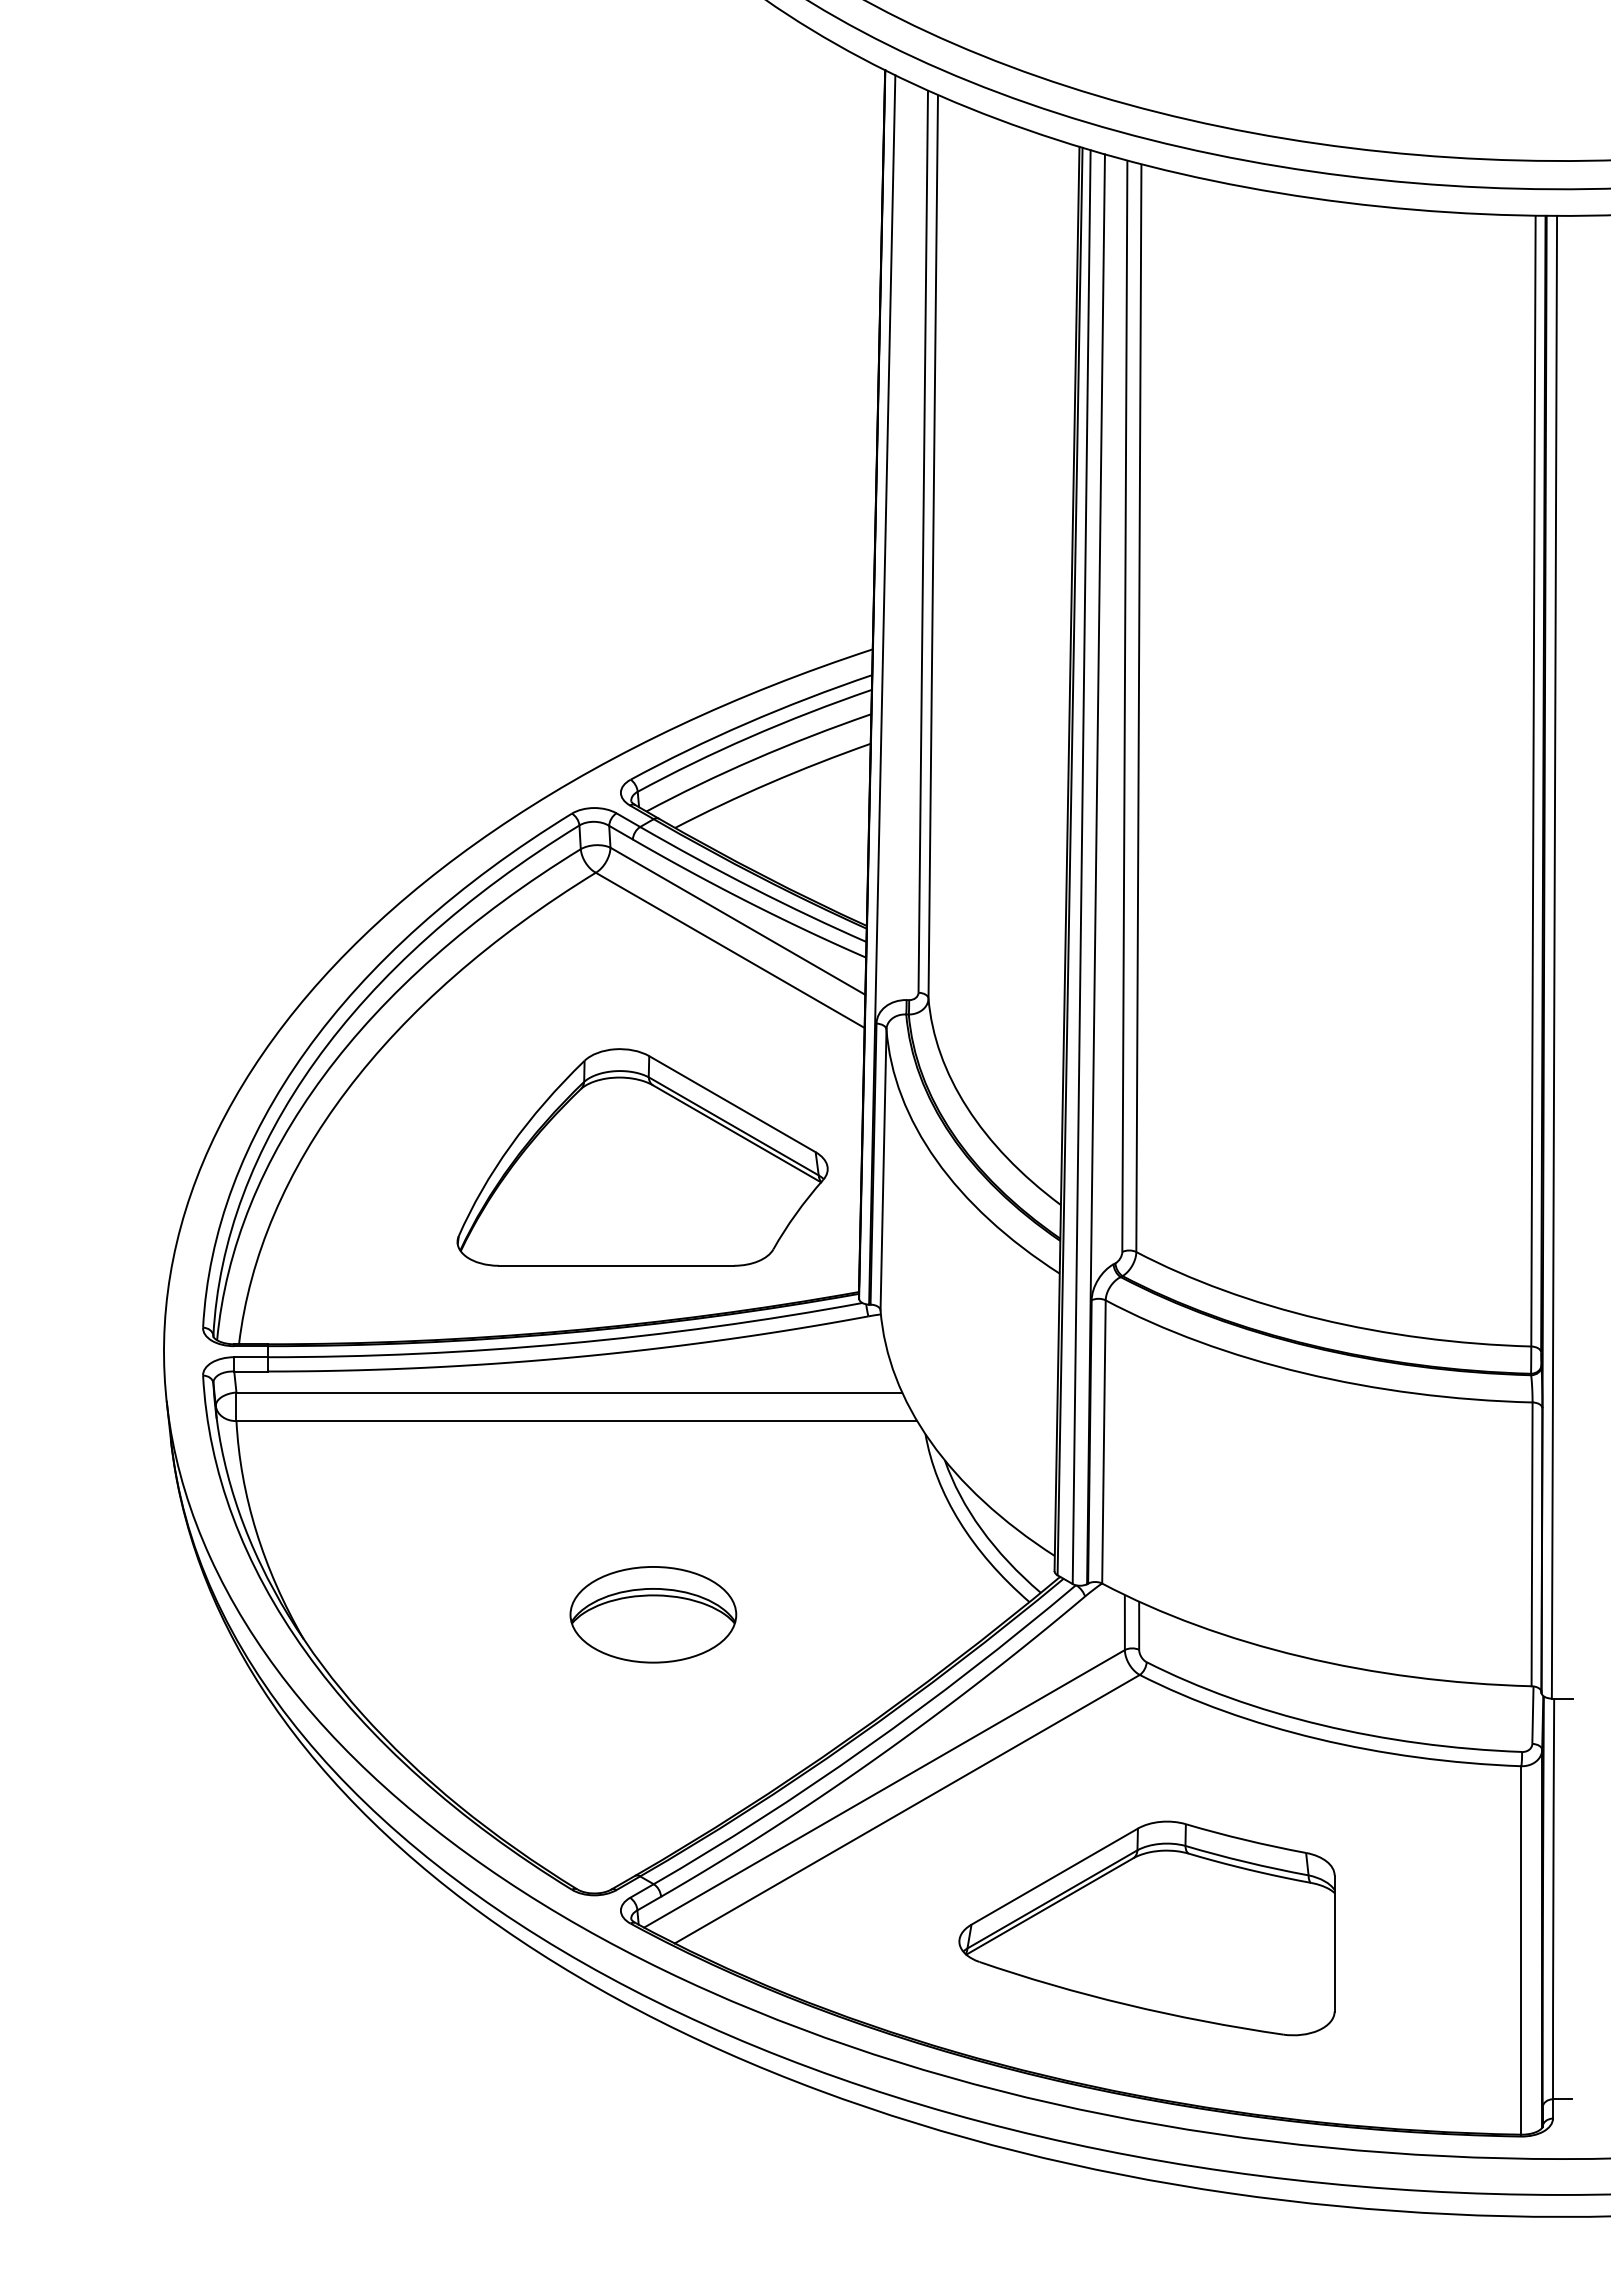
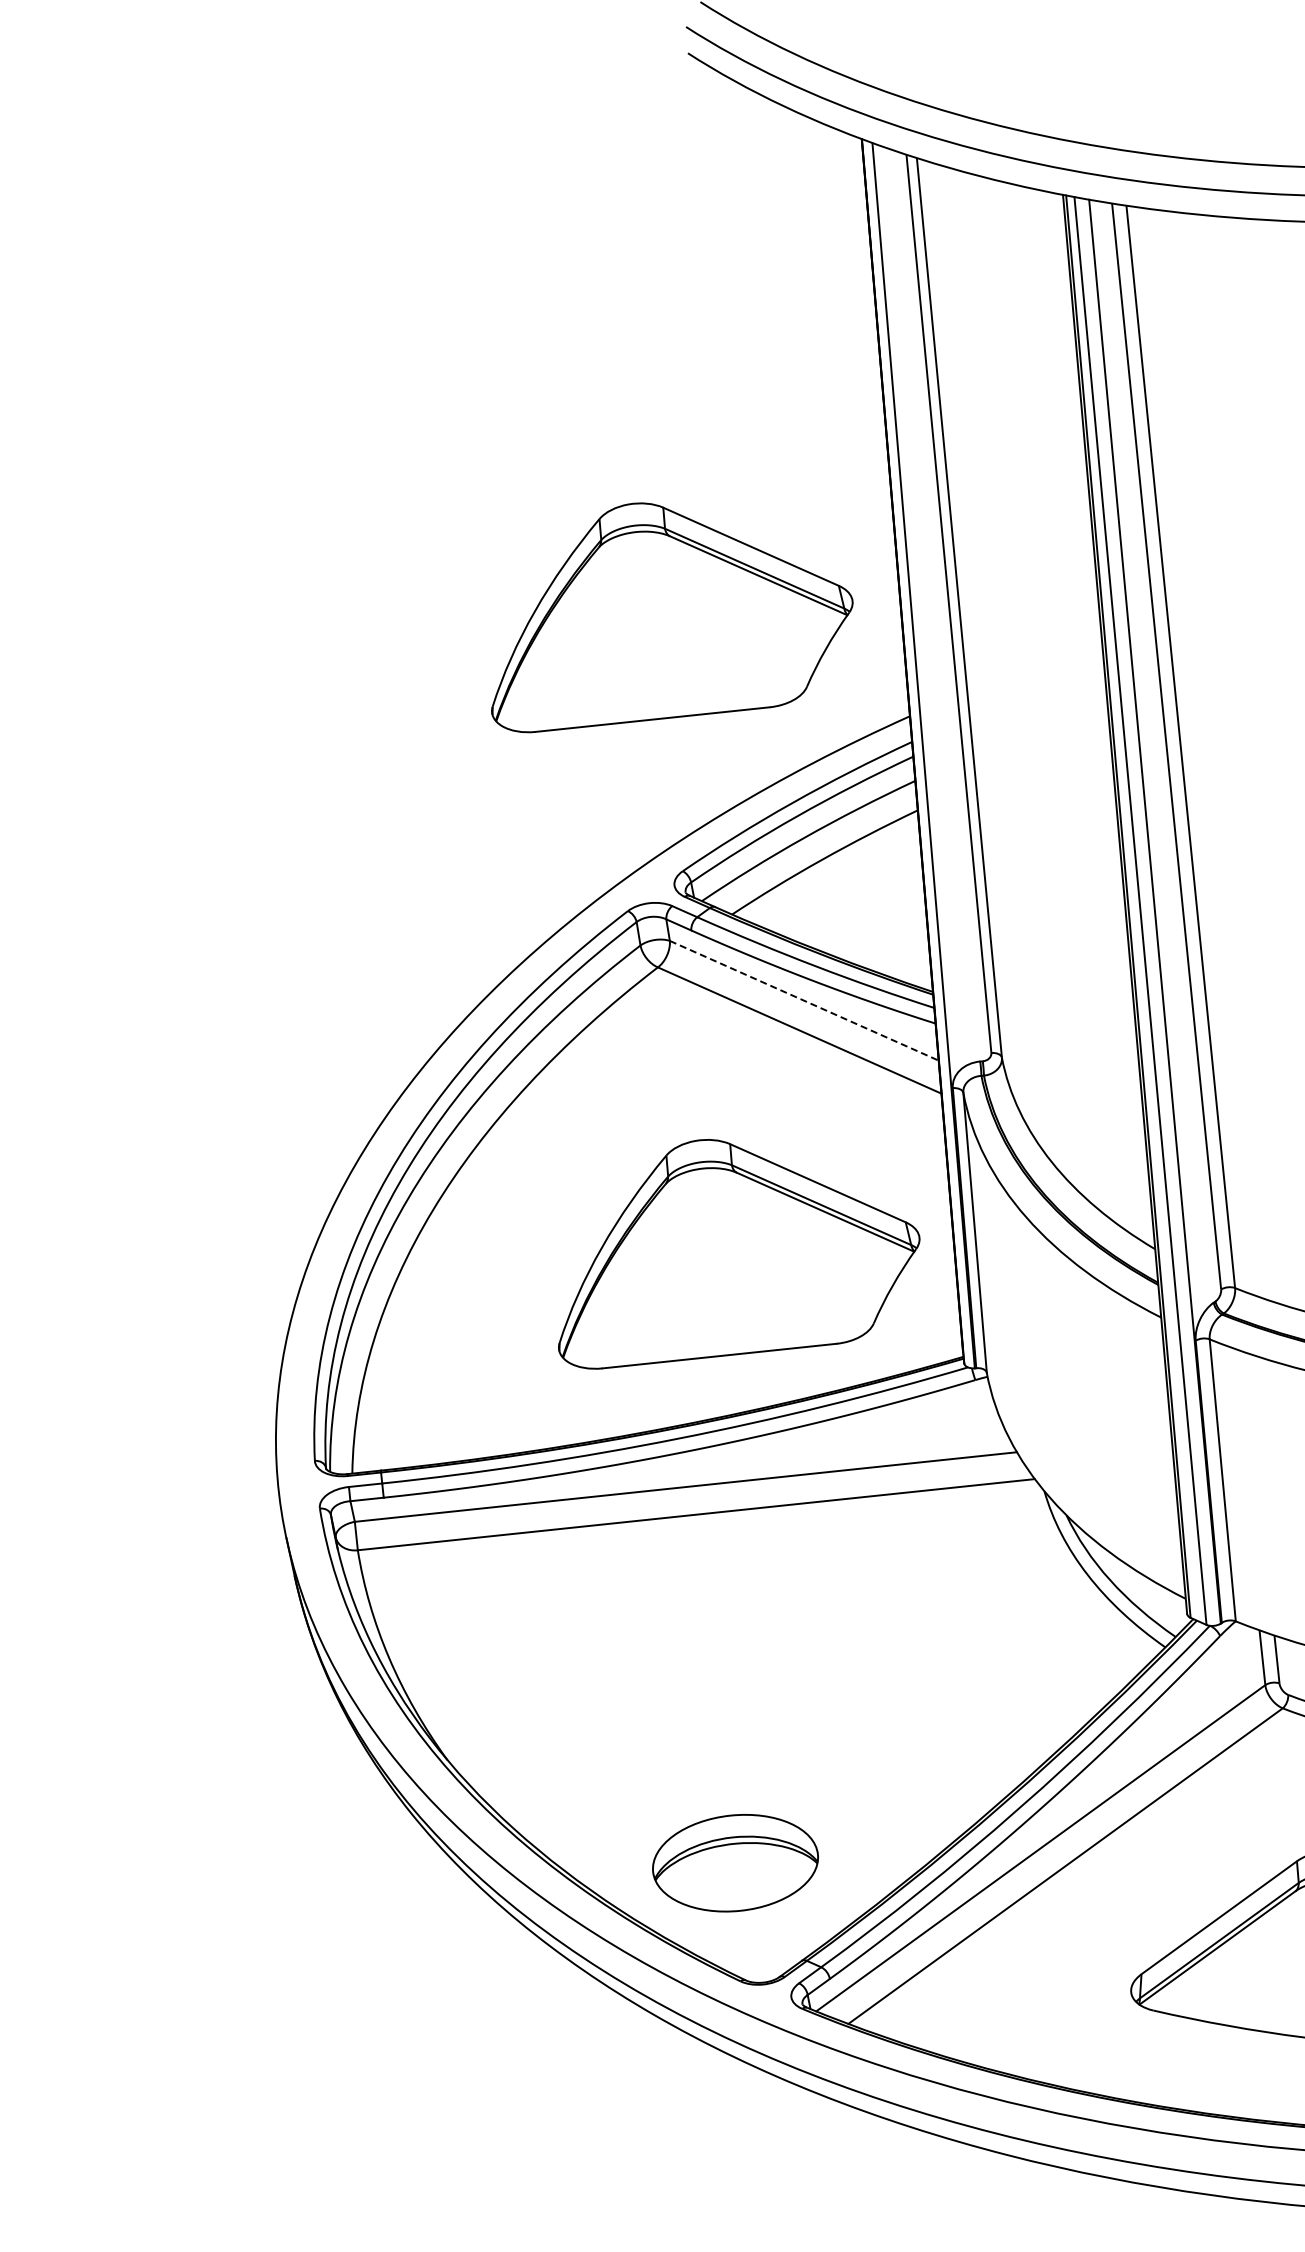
part: (642, 517) -> (667, 609), added
line: (738, 921) -> (804, 1000), solid -> dashed
part: (653, 1614) -> (735, 1862), moved

